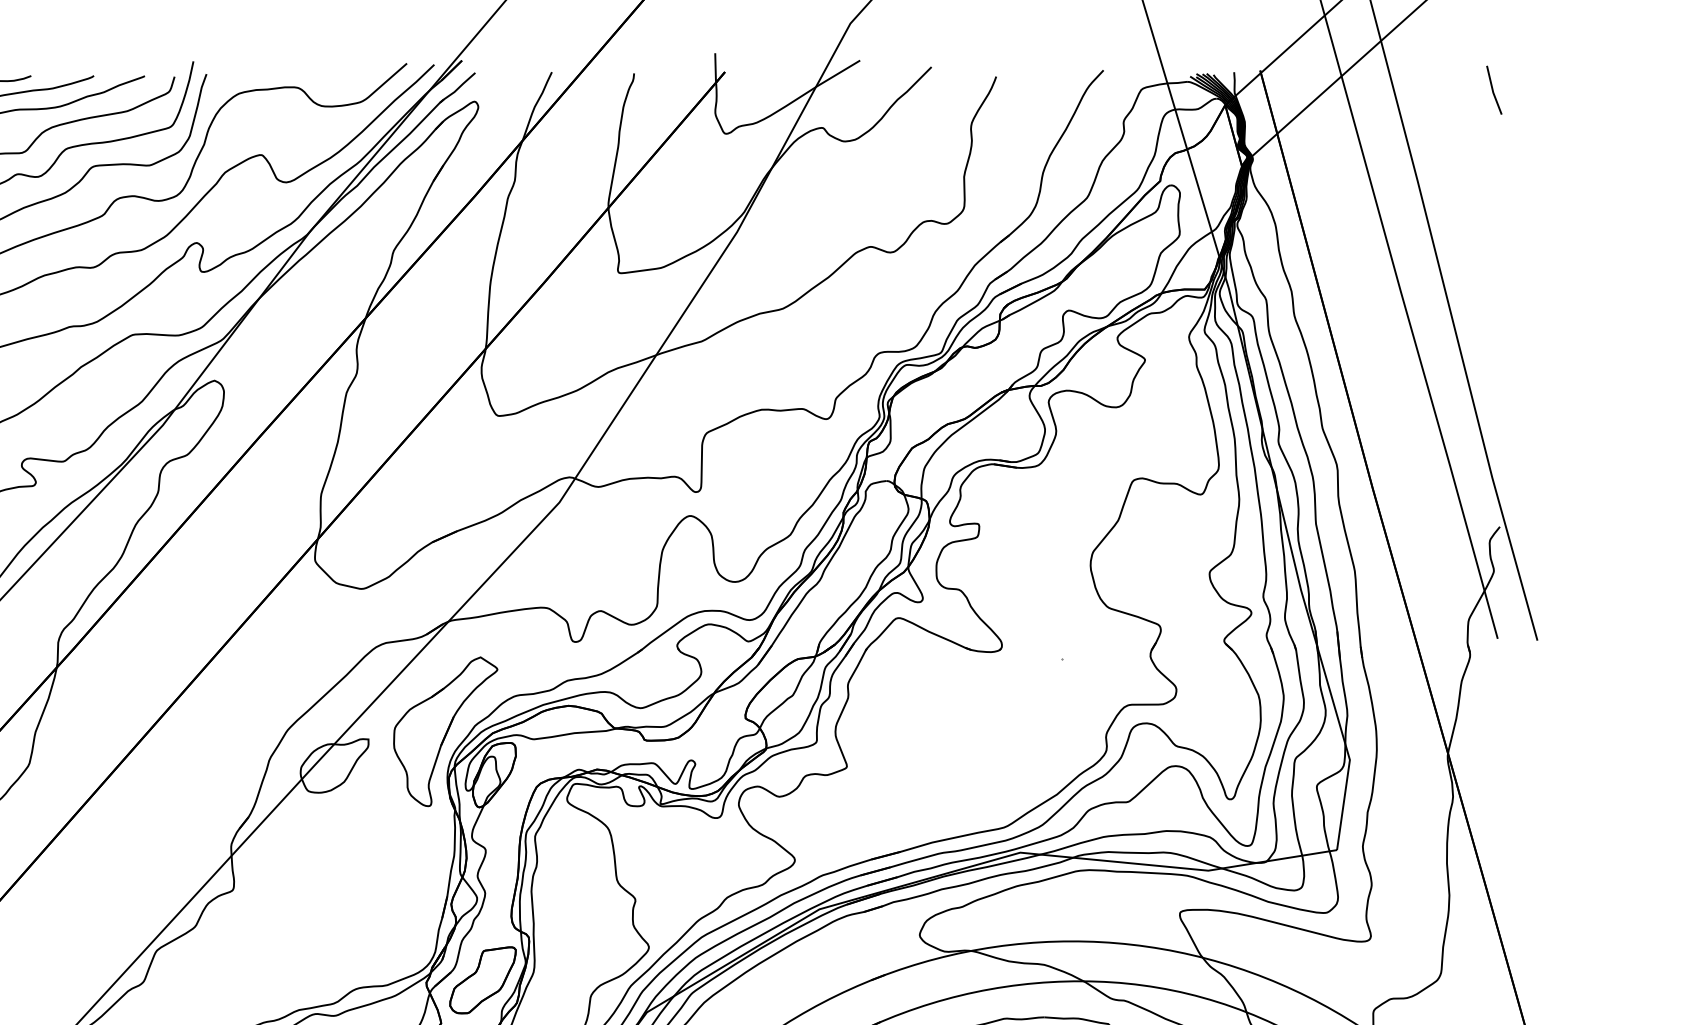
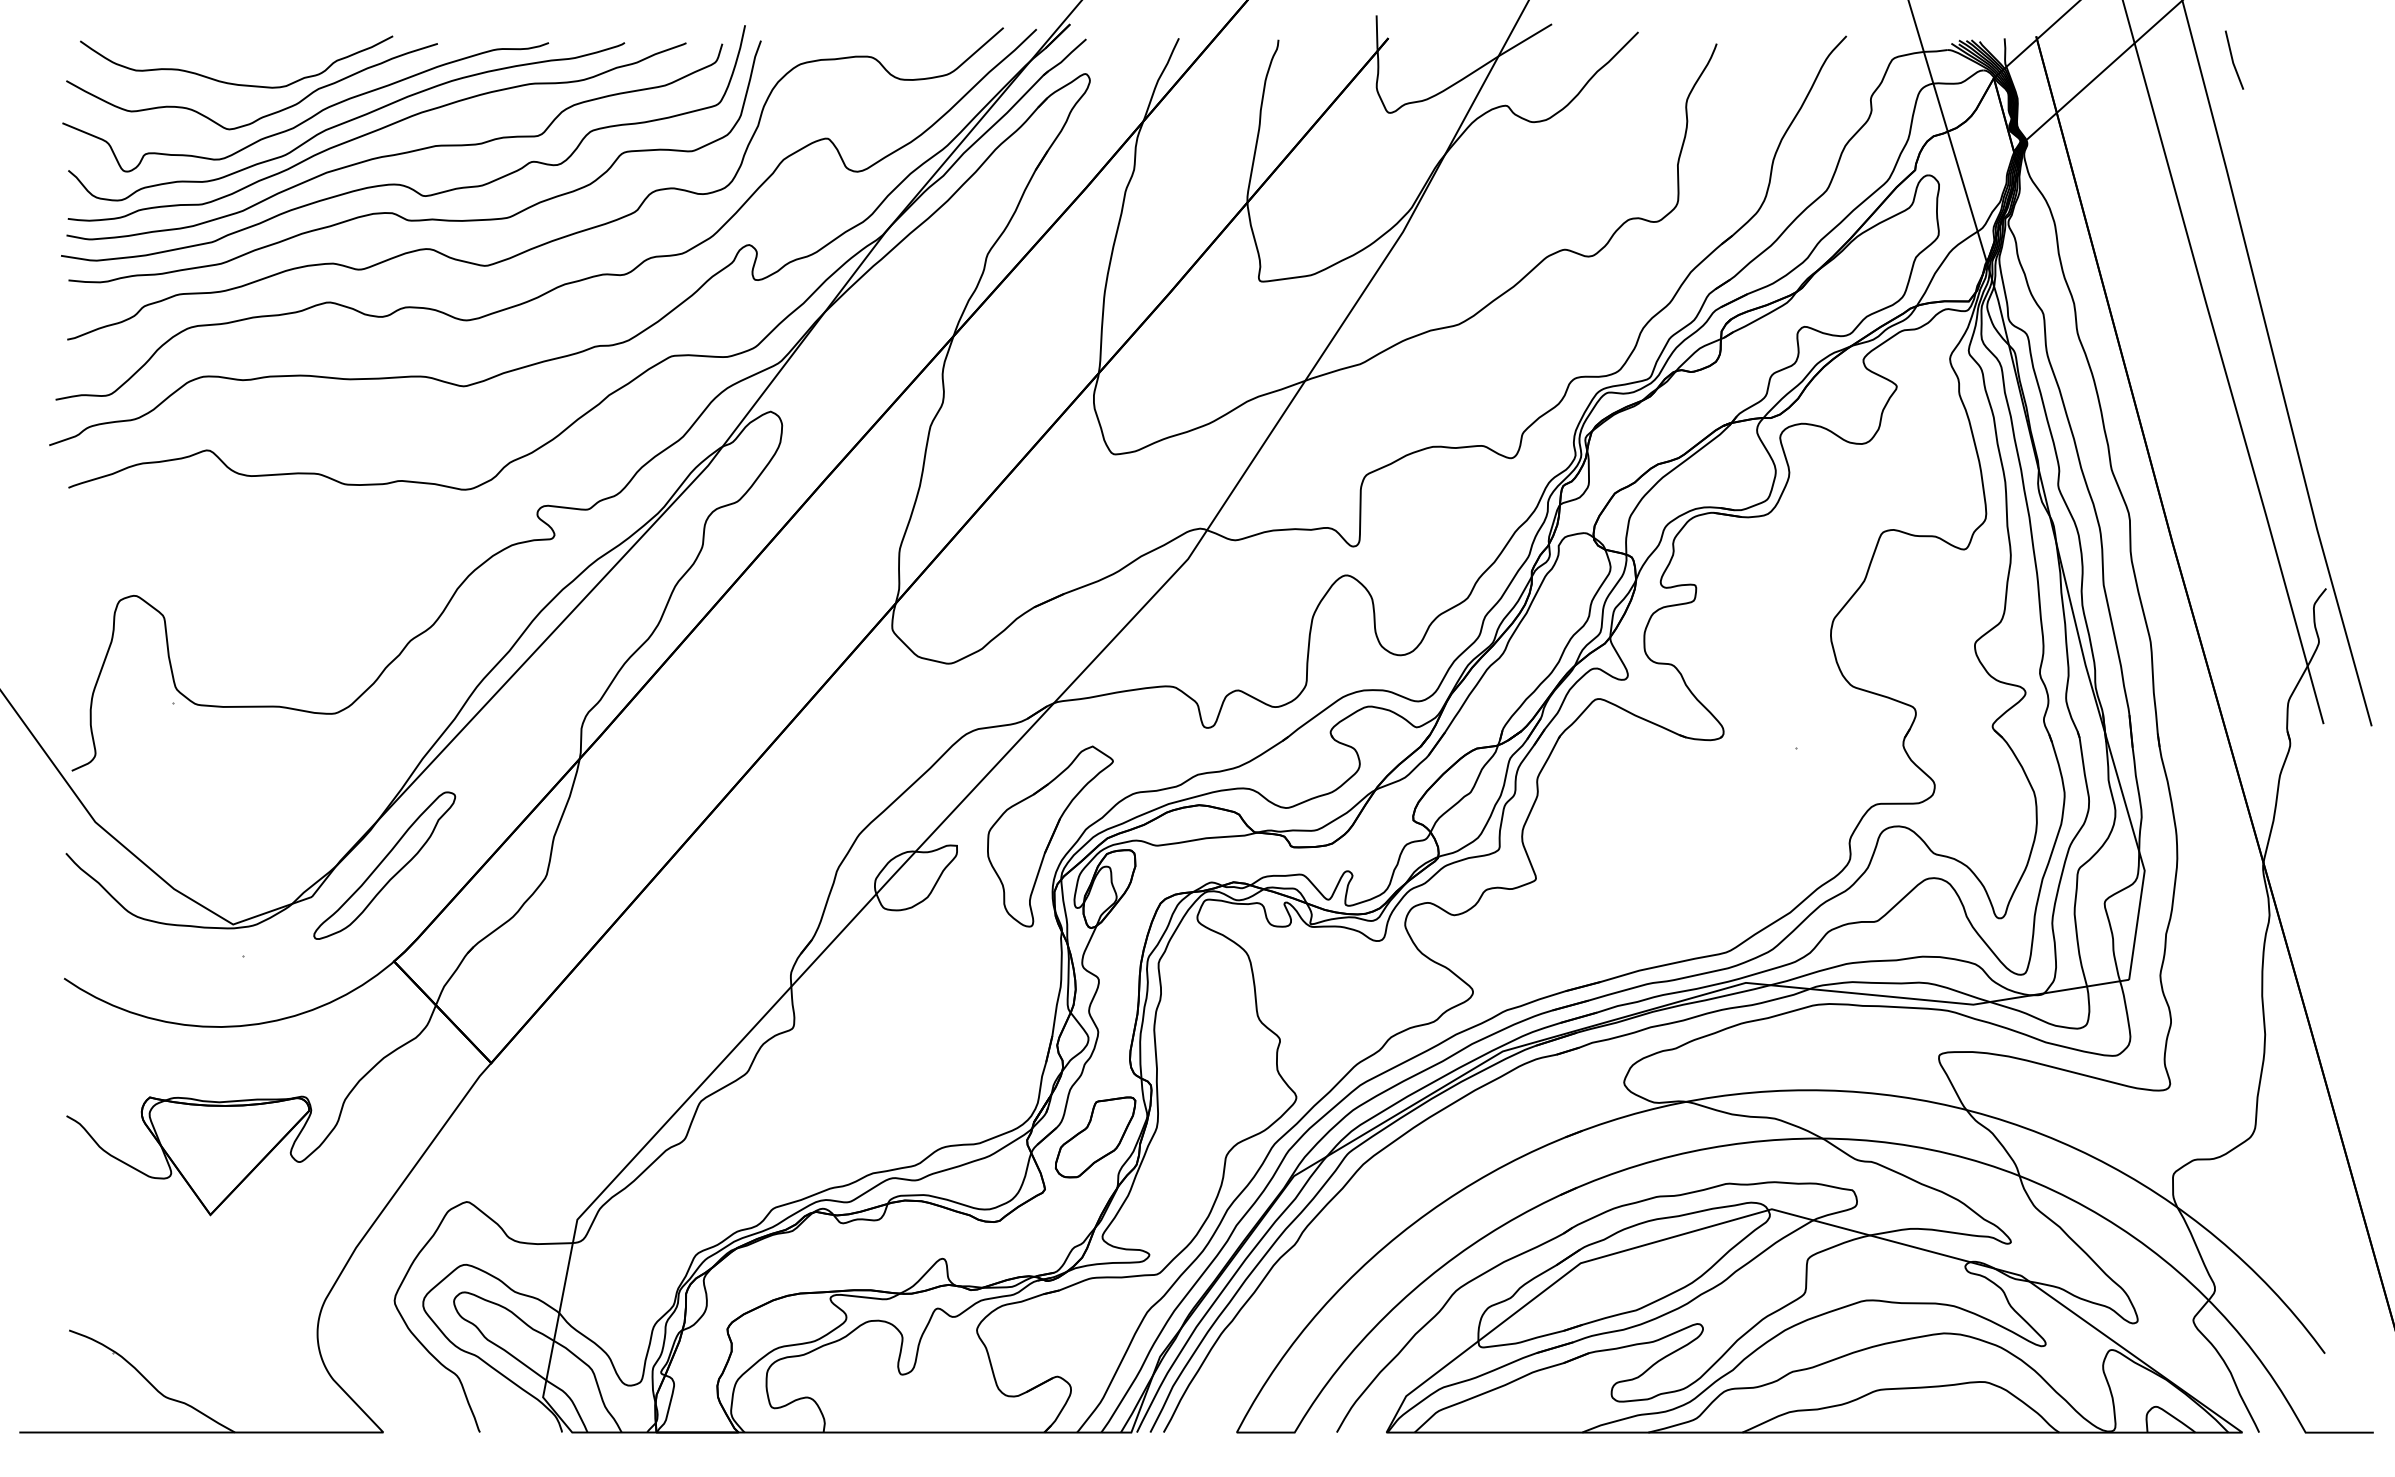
line: (1493, 89) -> (2233, 59), moved

